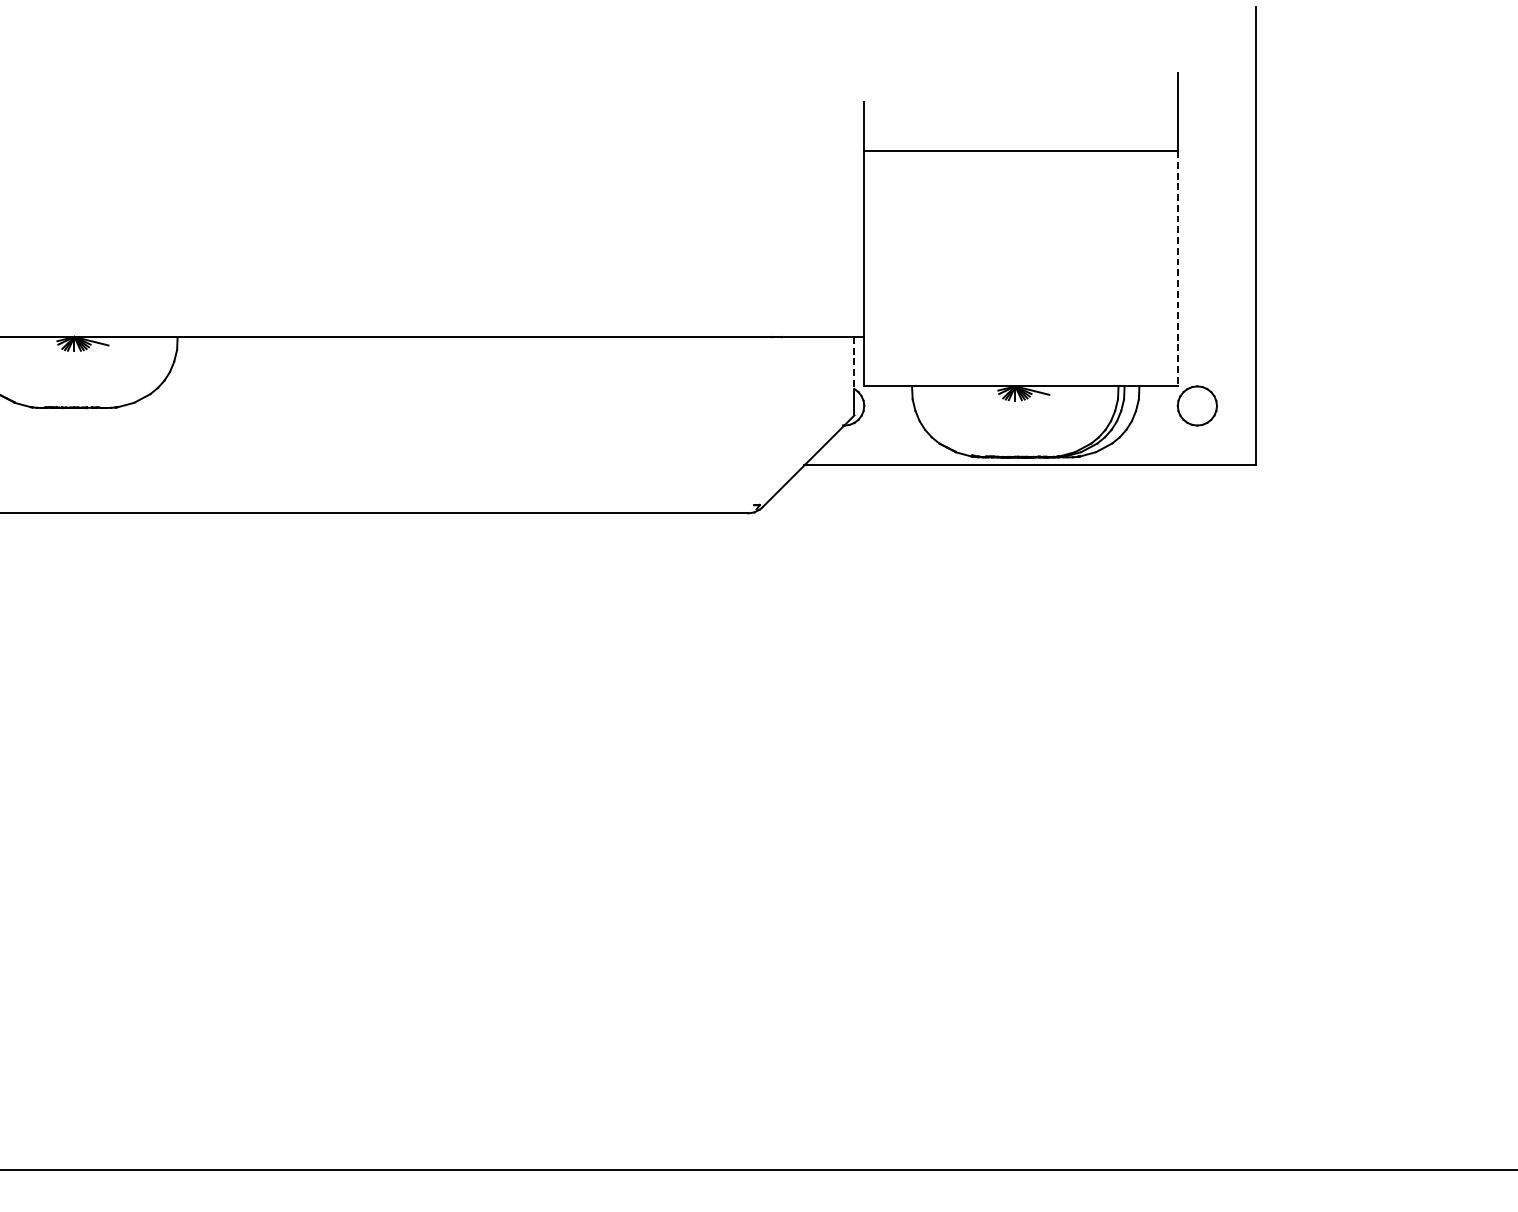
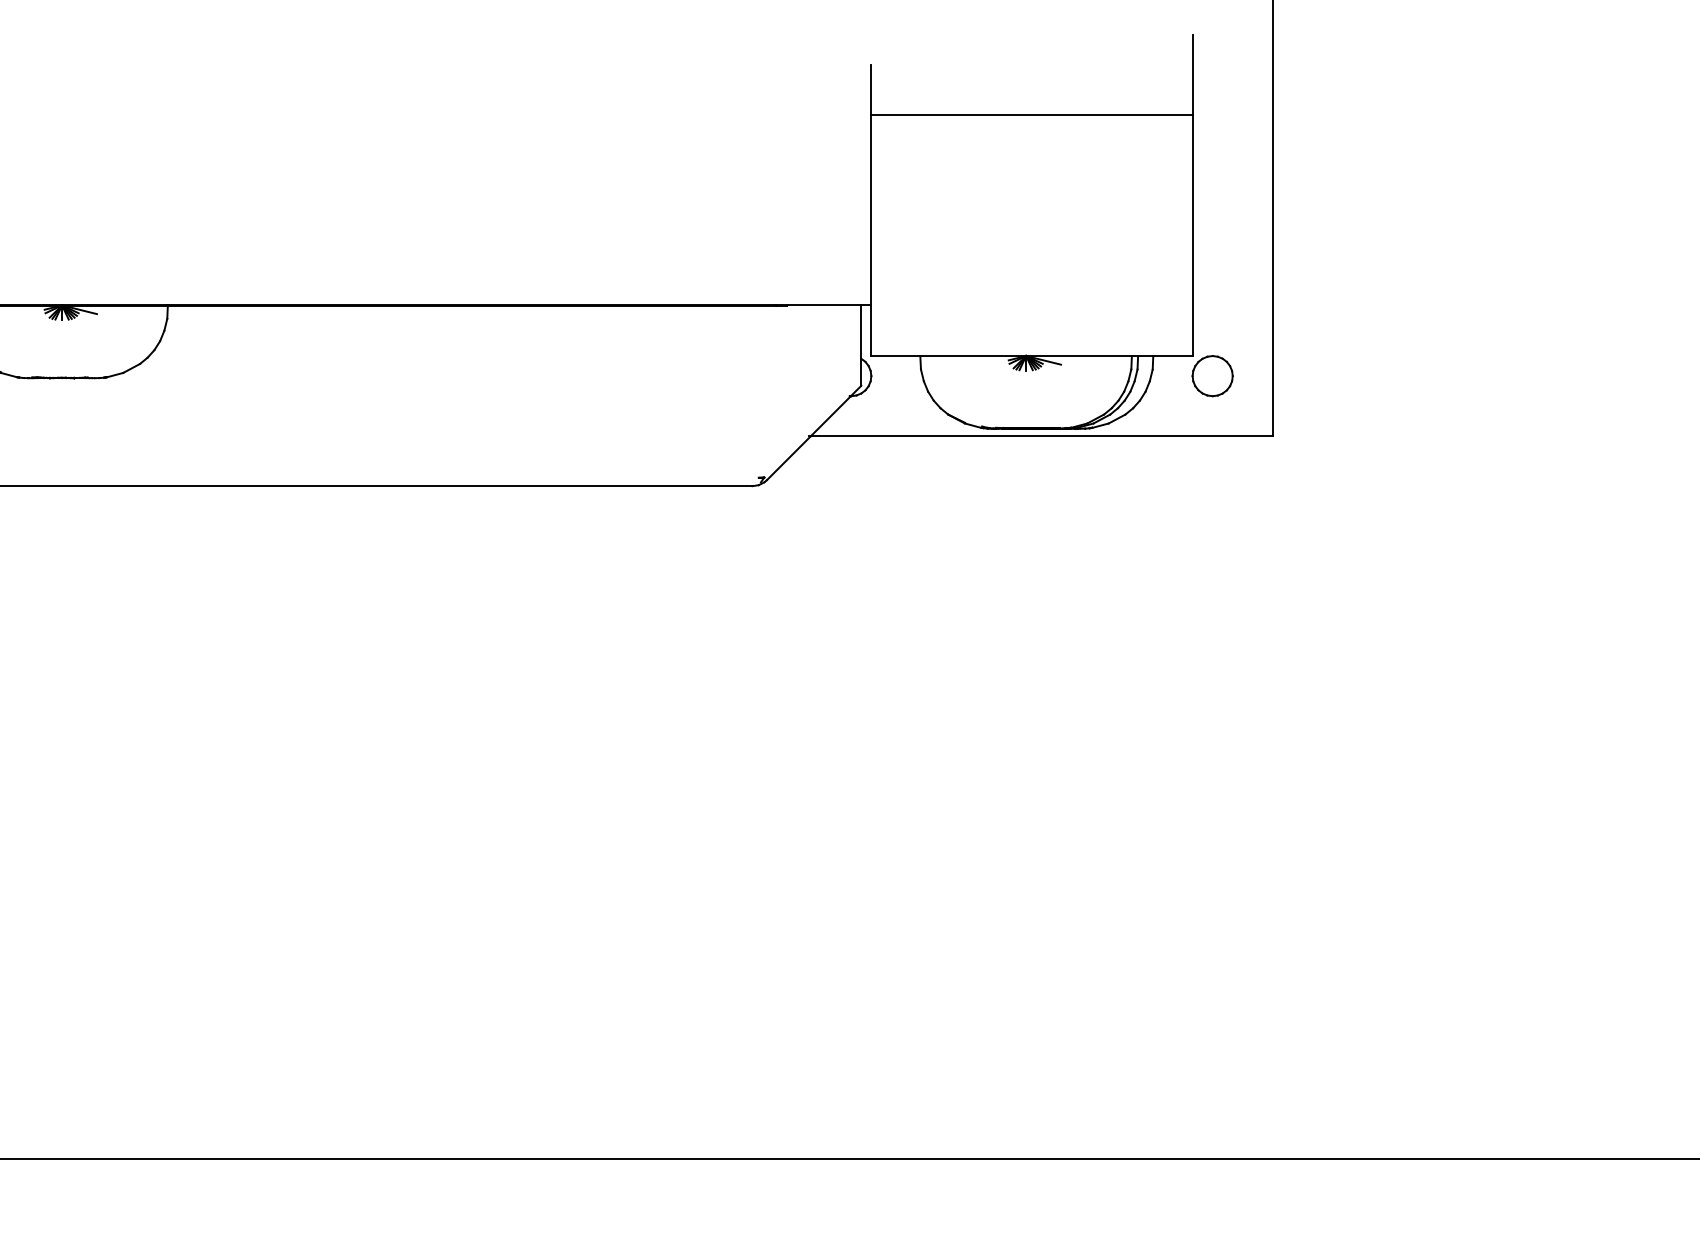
line: (1177, 269) -> (1192, 236), dashed -> solid
line: (854, 363) -> (861, 332), dashed -> solid

